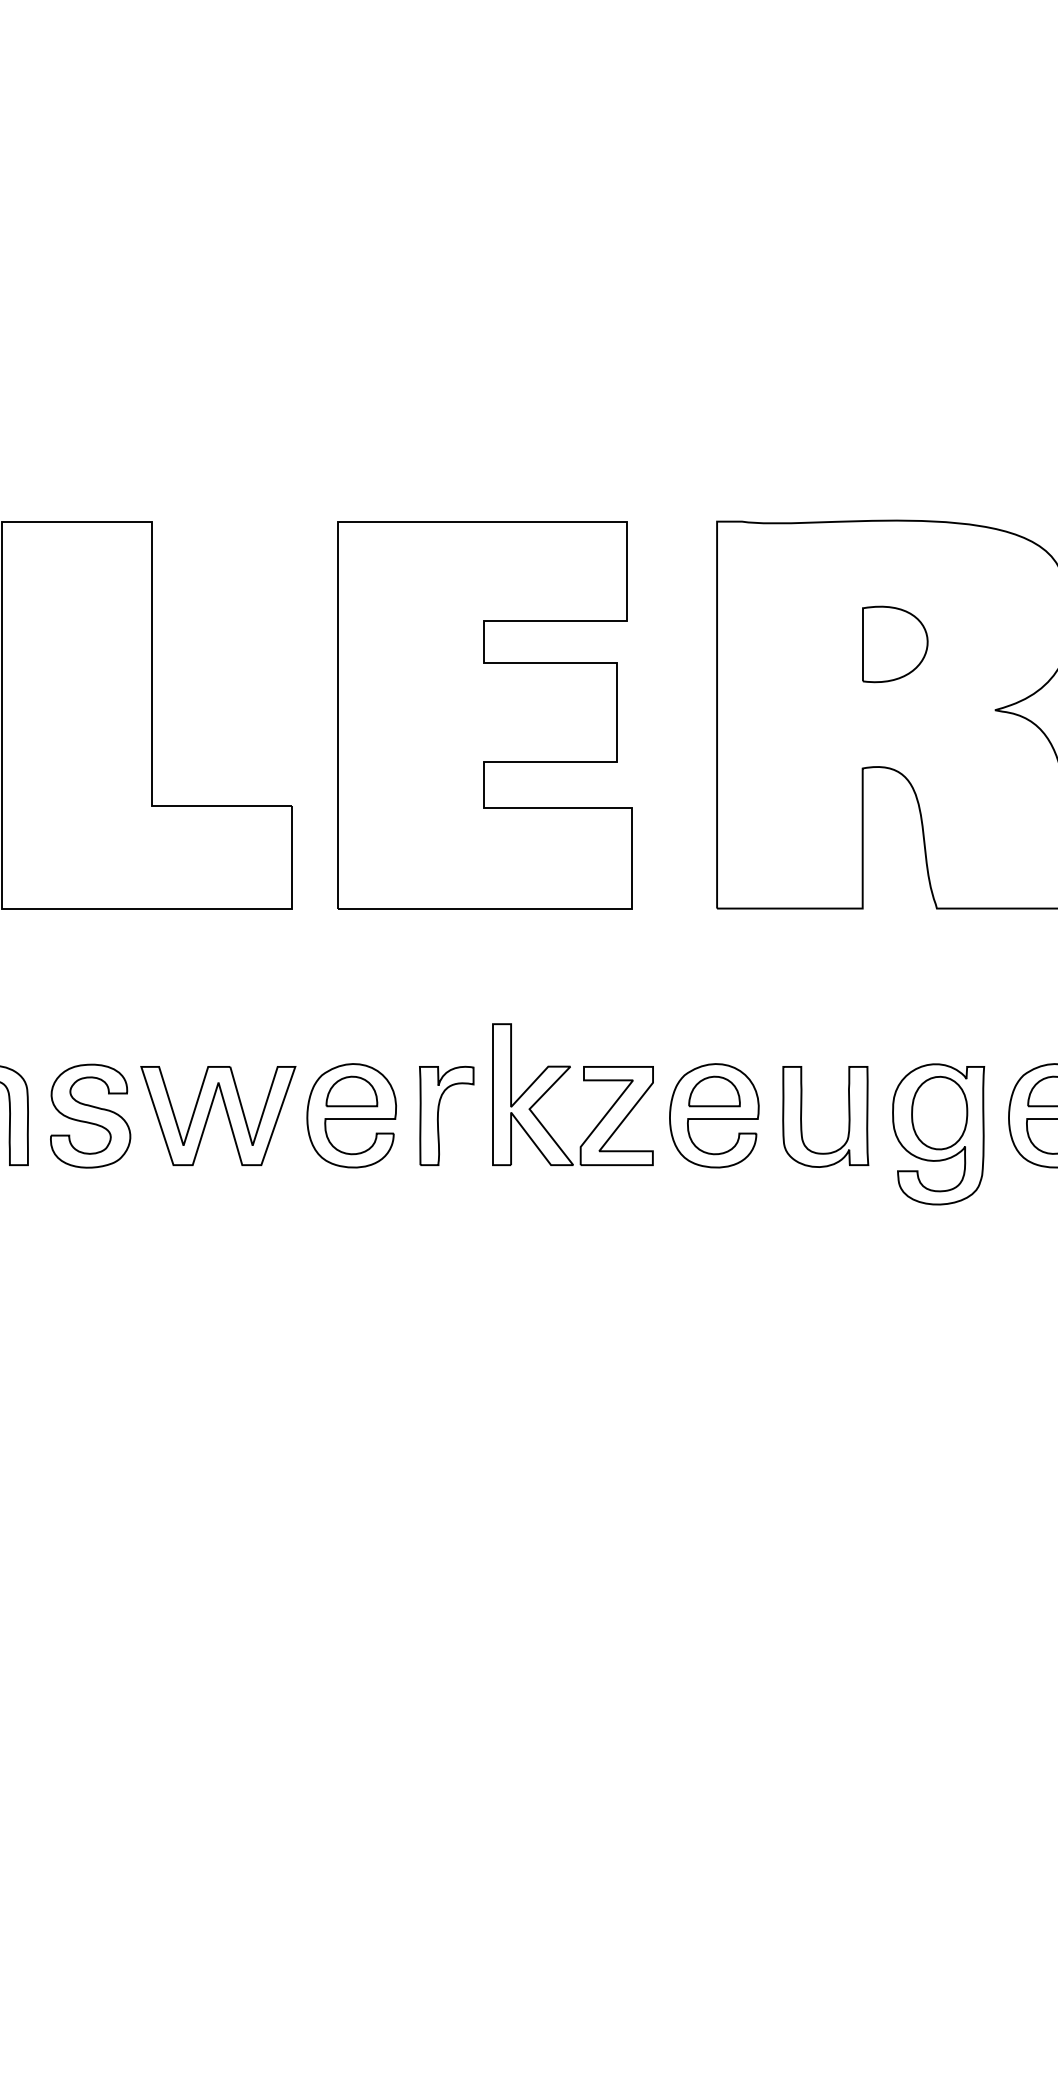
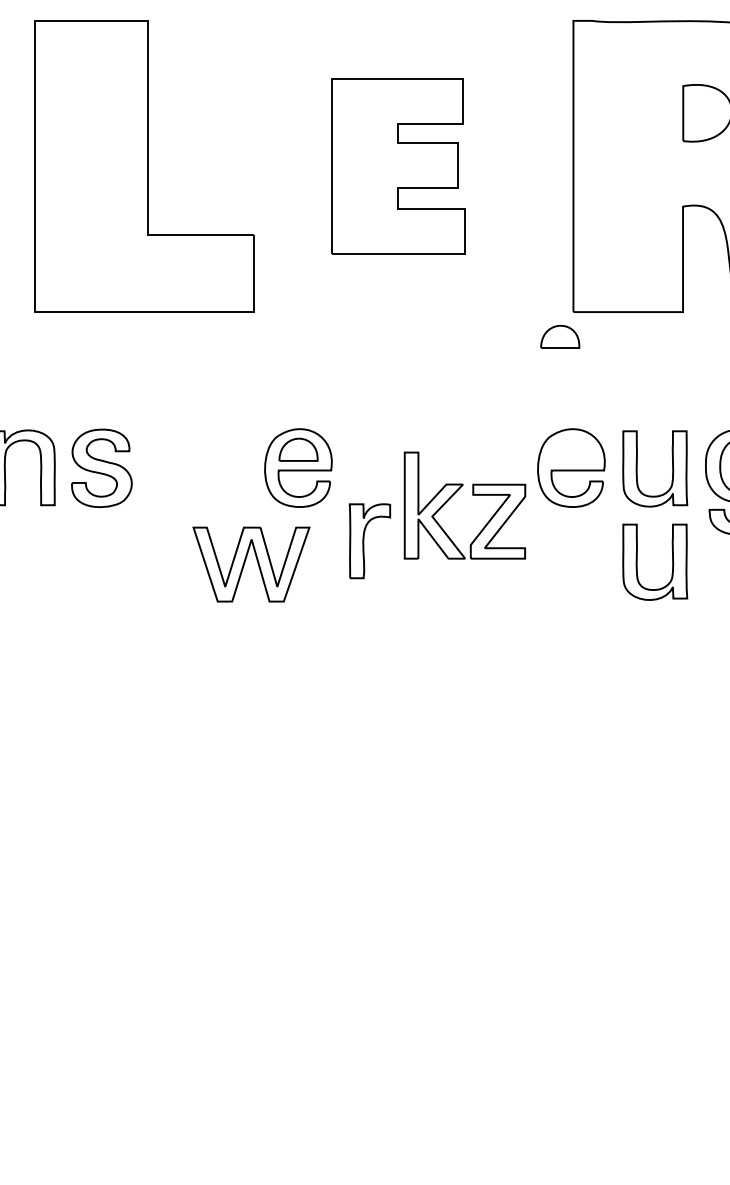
part: (484, 715) -> (398, 166), size x0.6
part: (583, 1081) -> (472, 495), moved
part: (714, 1091) -> (560, 336), moved
part: (226, 1114) -> (257, 563), moved
part: (438, 1115) -> (363, 540), moved
part: (848, 1240) -> (672, 561), added

